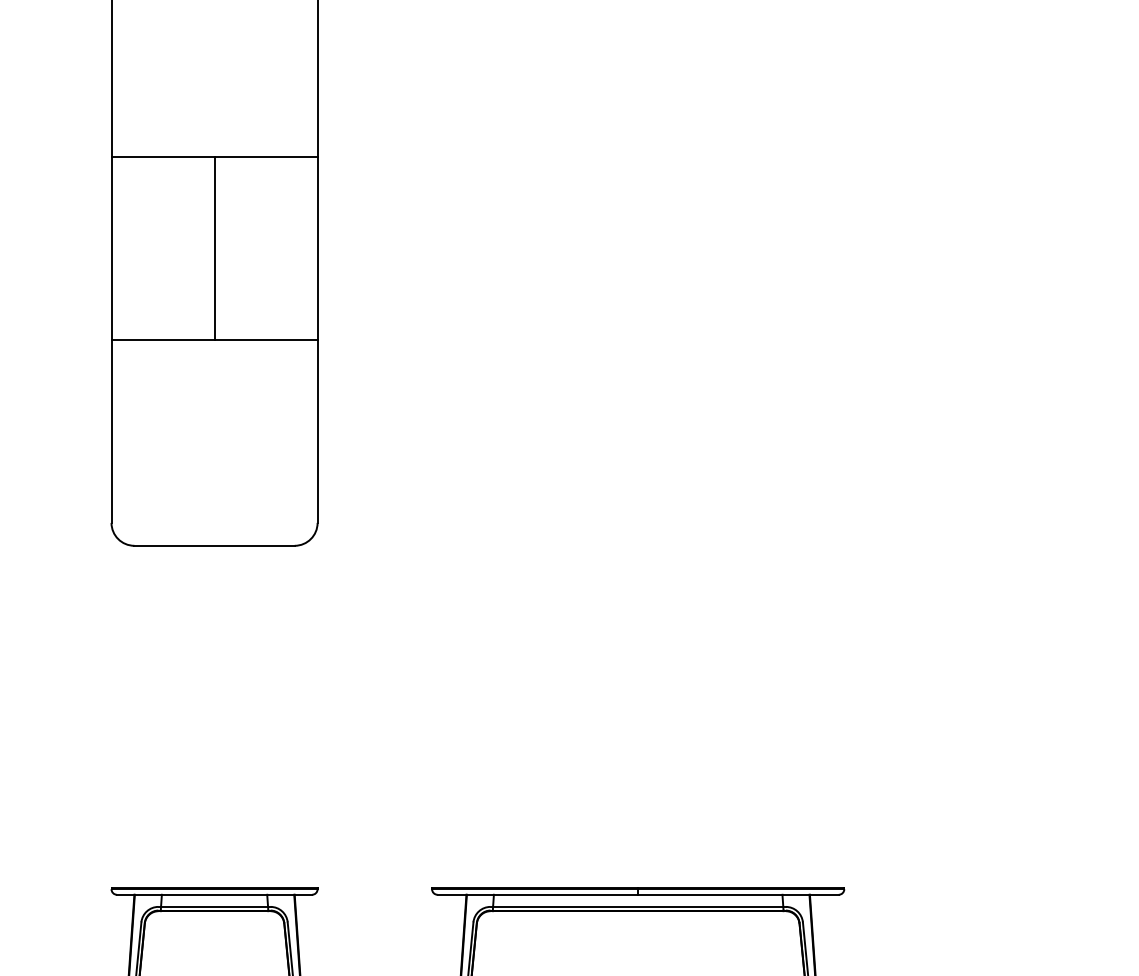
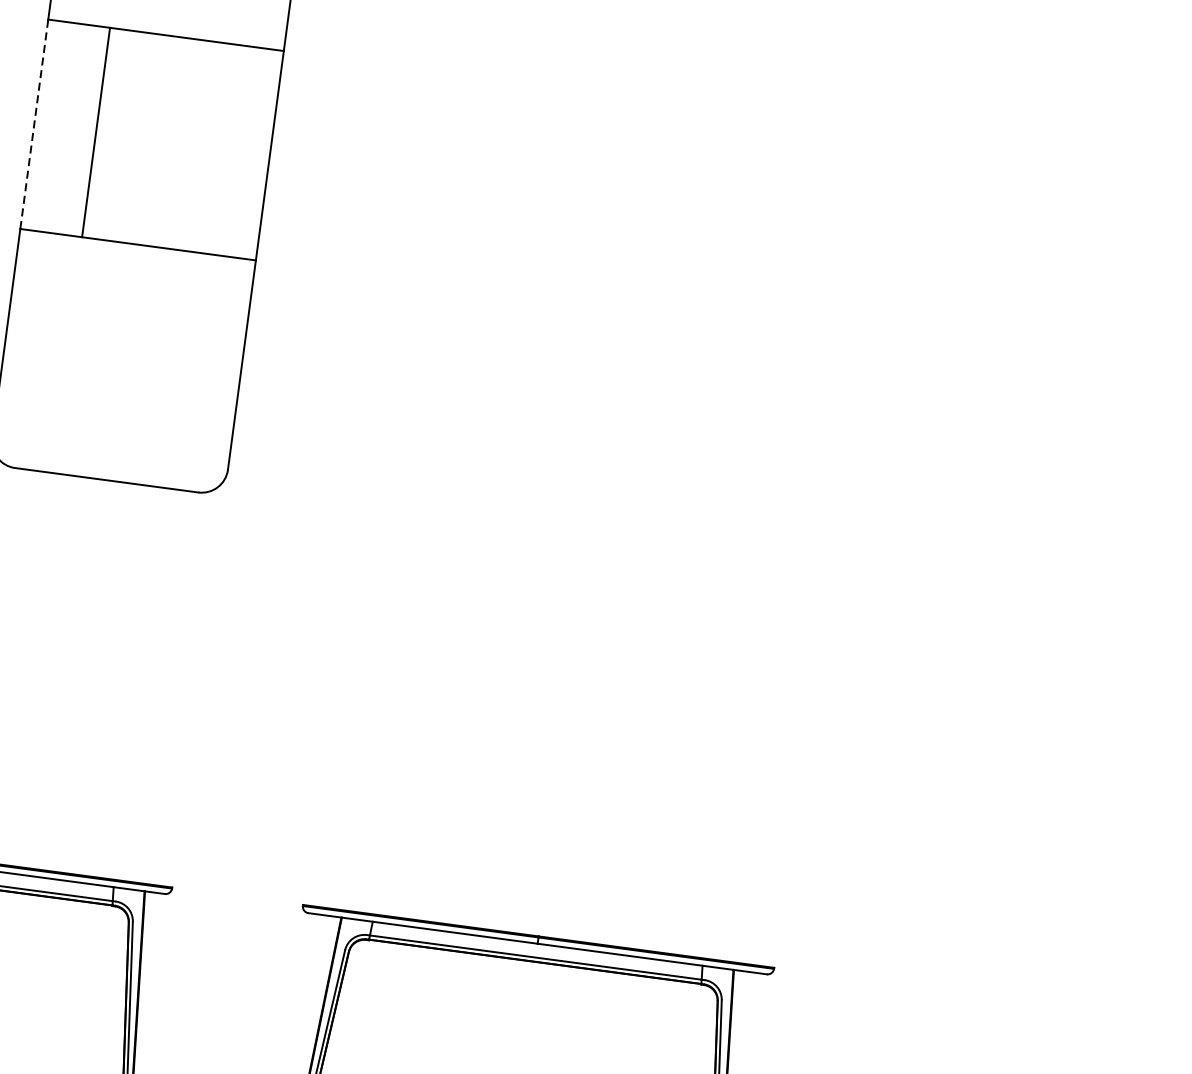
line: (214, 247) -> (96, 131), moved
line: (111, 248) -> (34, 124), solid -> dashed

